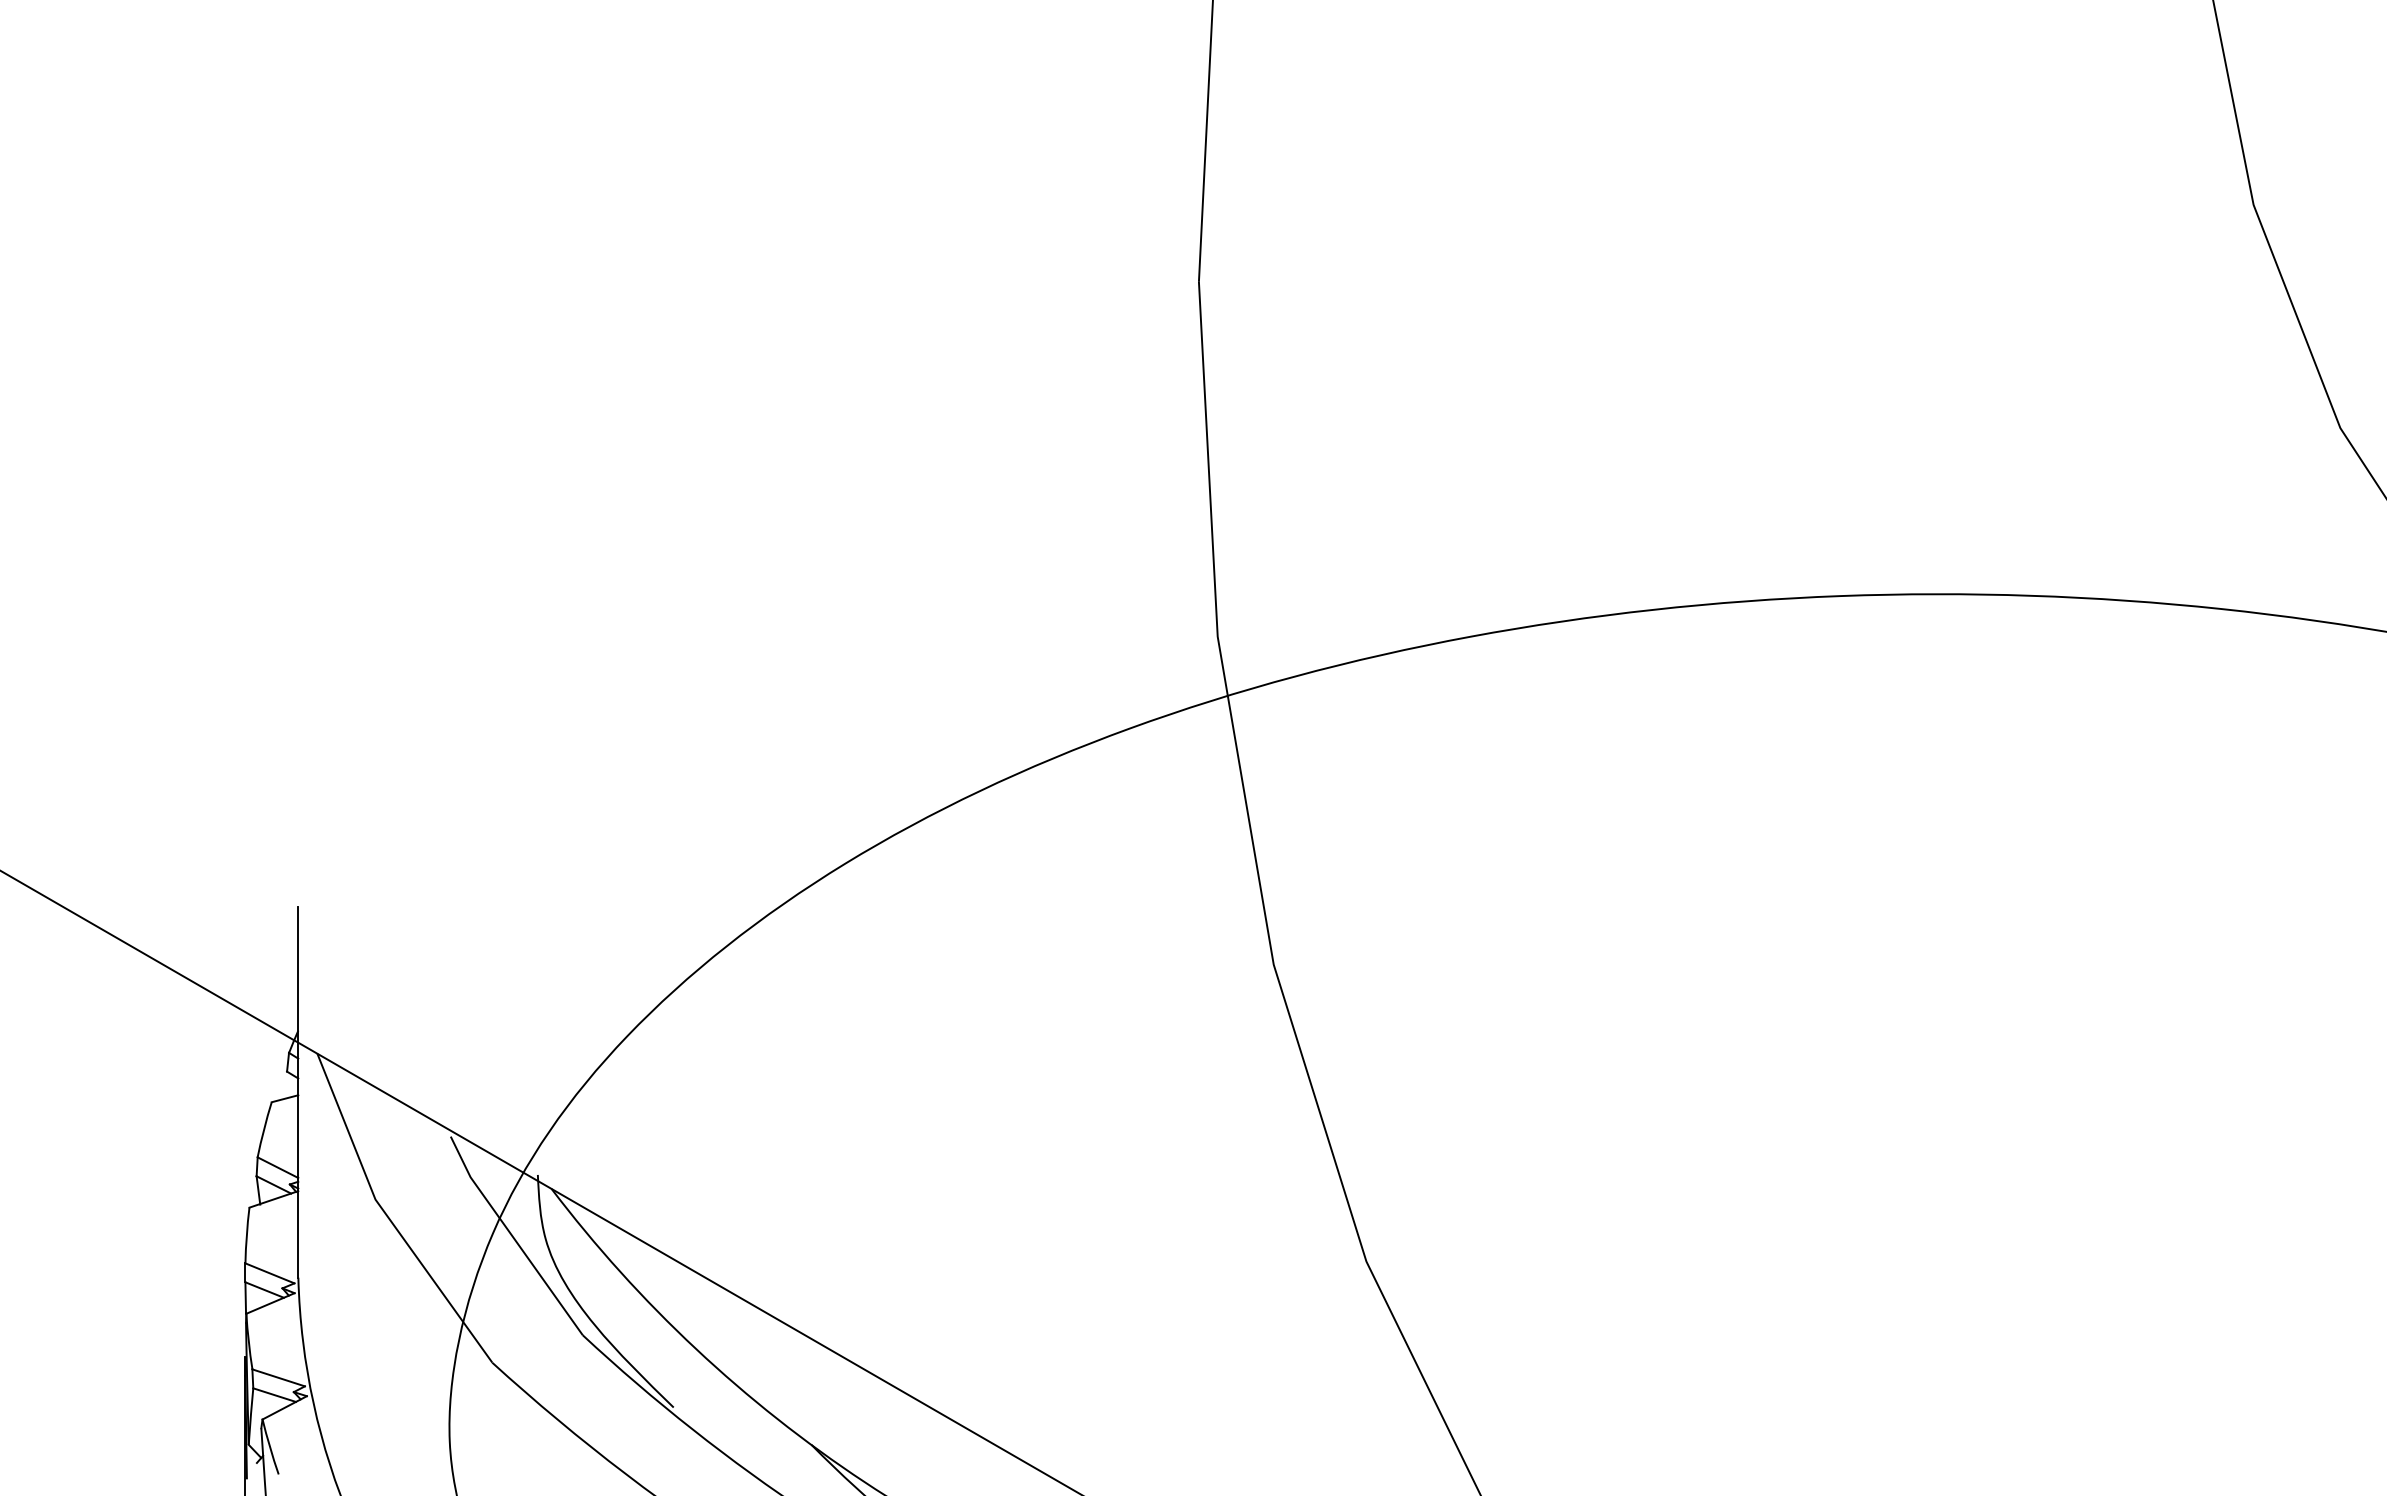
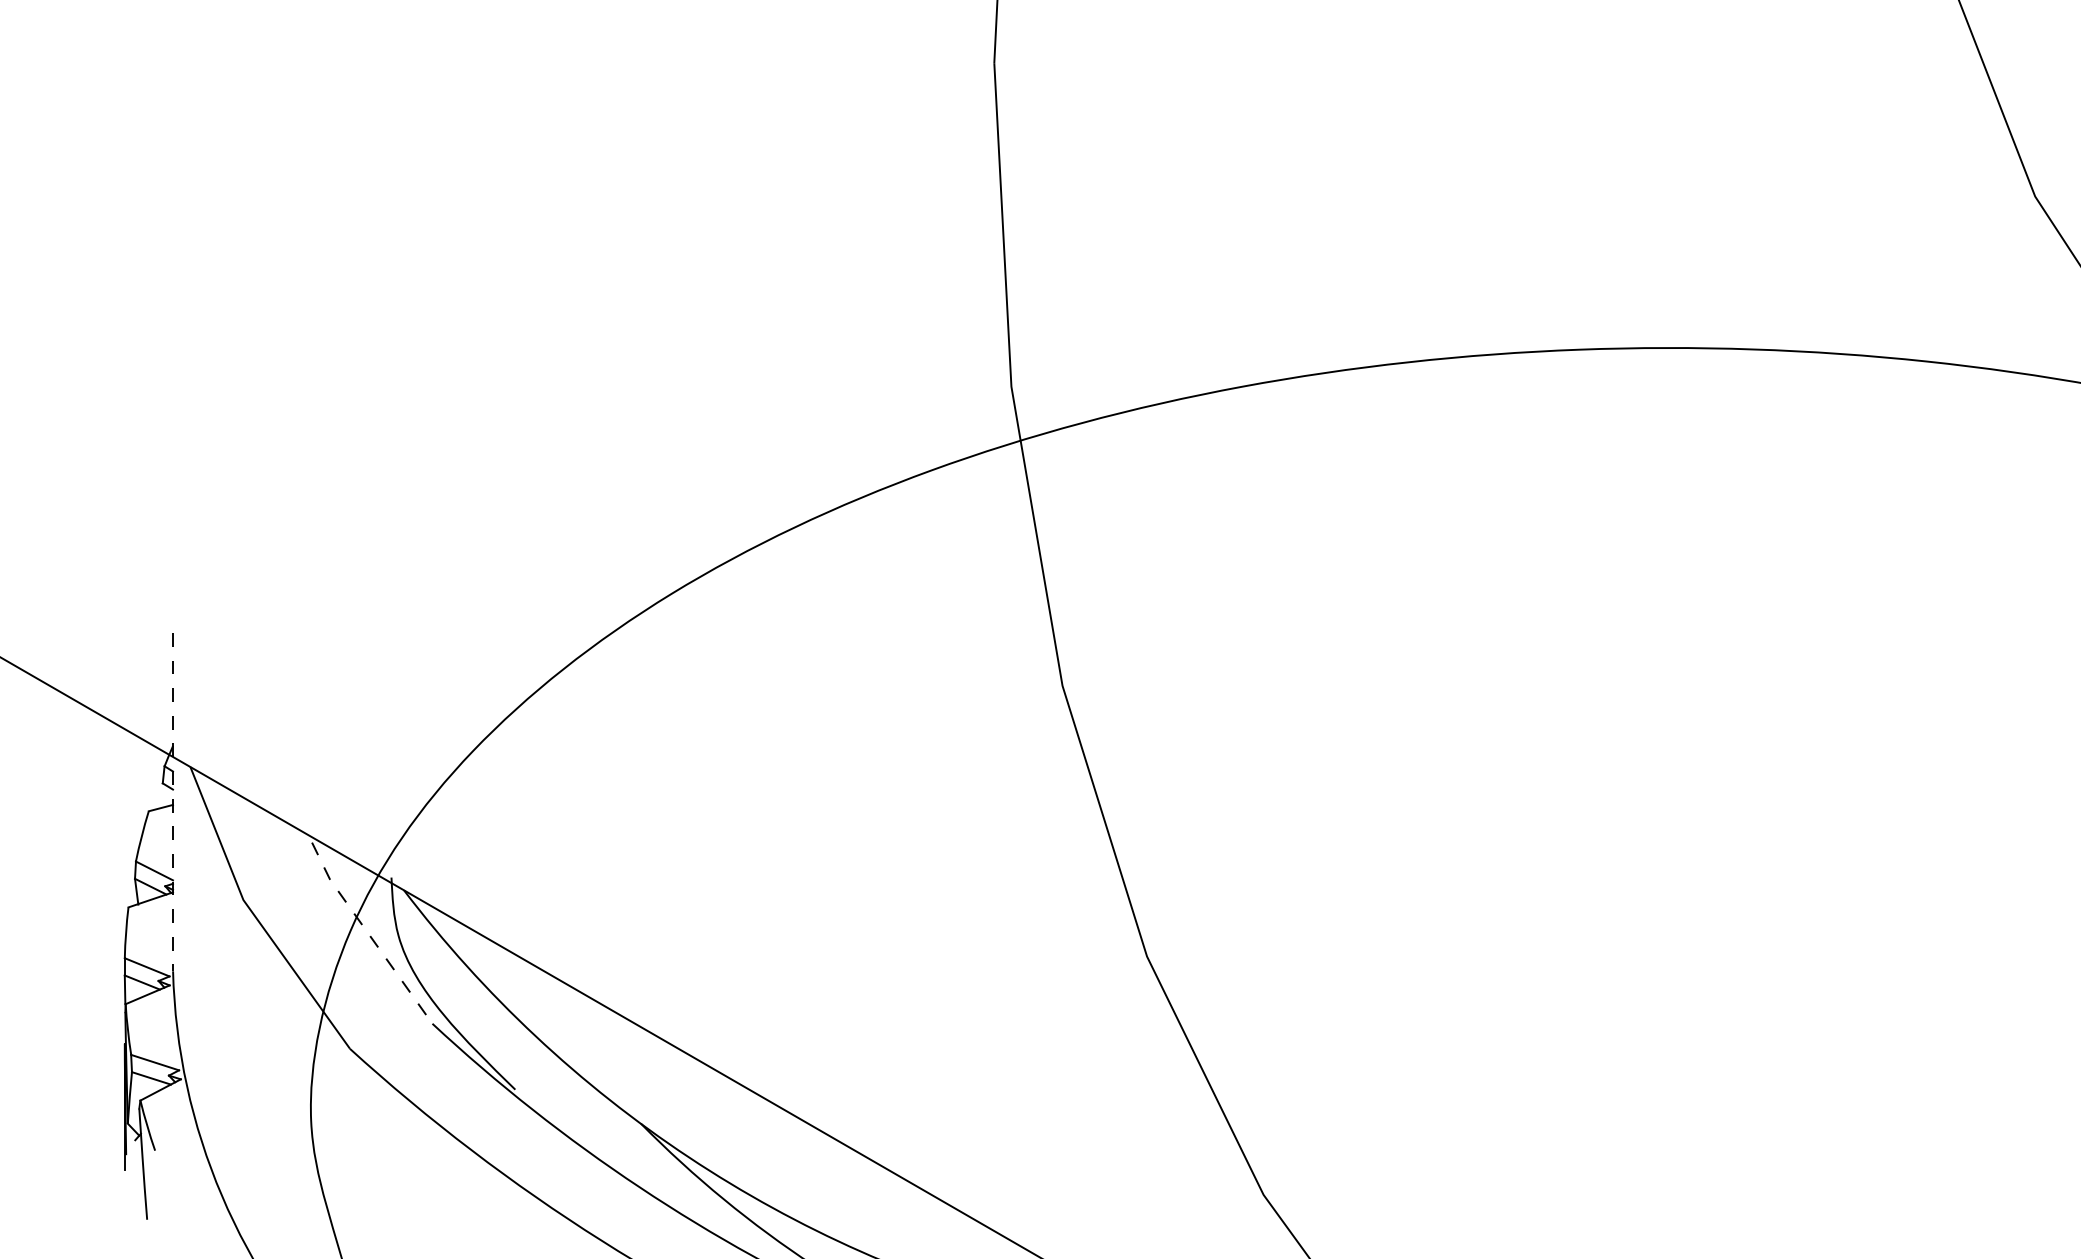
line: (298, 1092) -> (173, 802), solid -> dashed
line: (513, 1237) -> (369, 934), solid -> dashed

